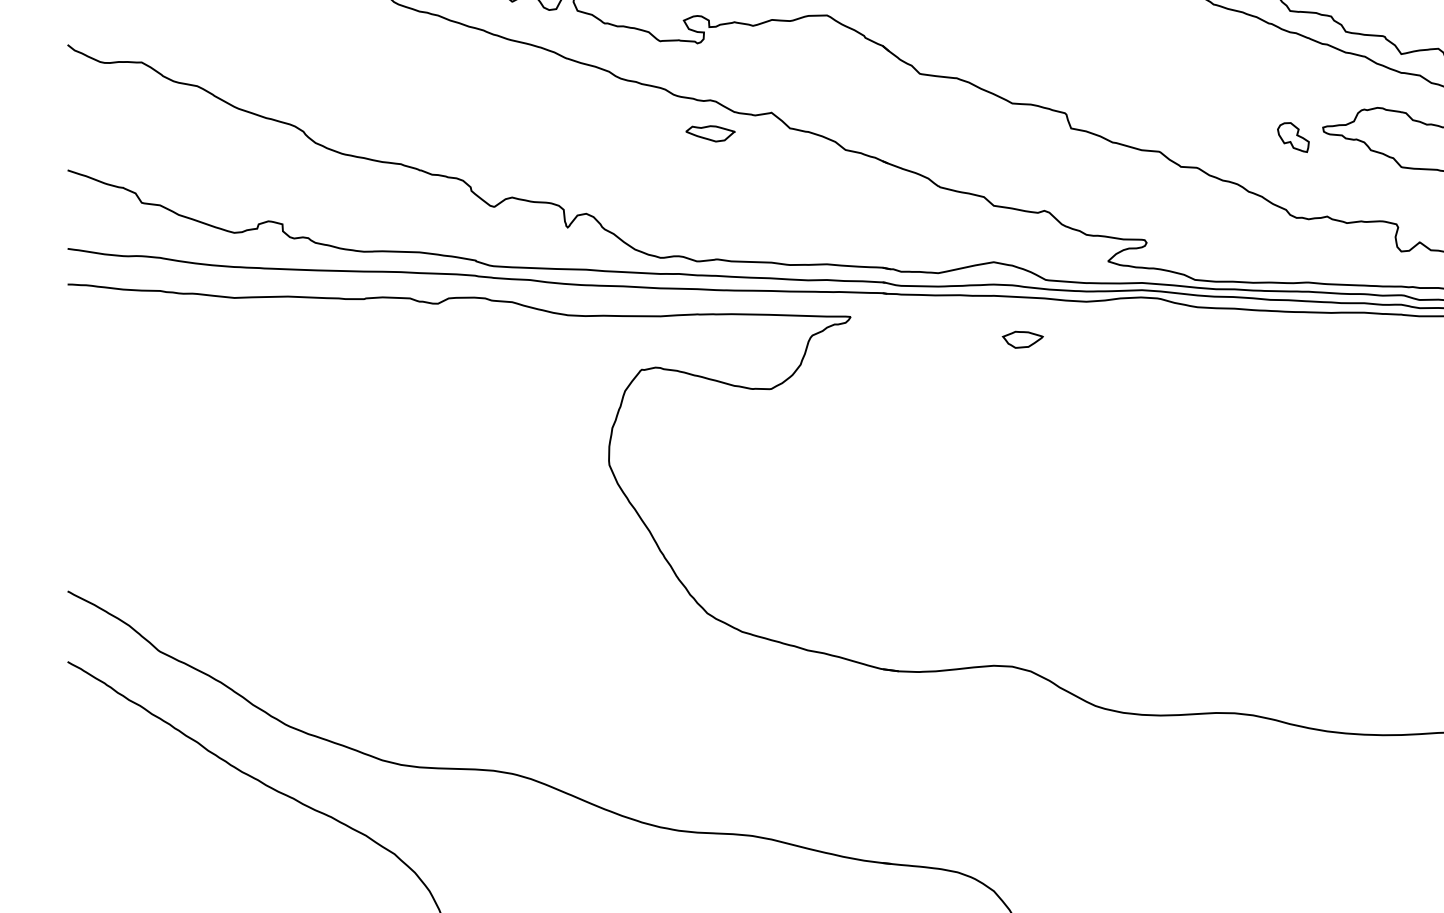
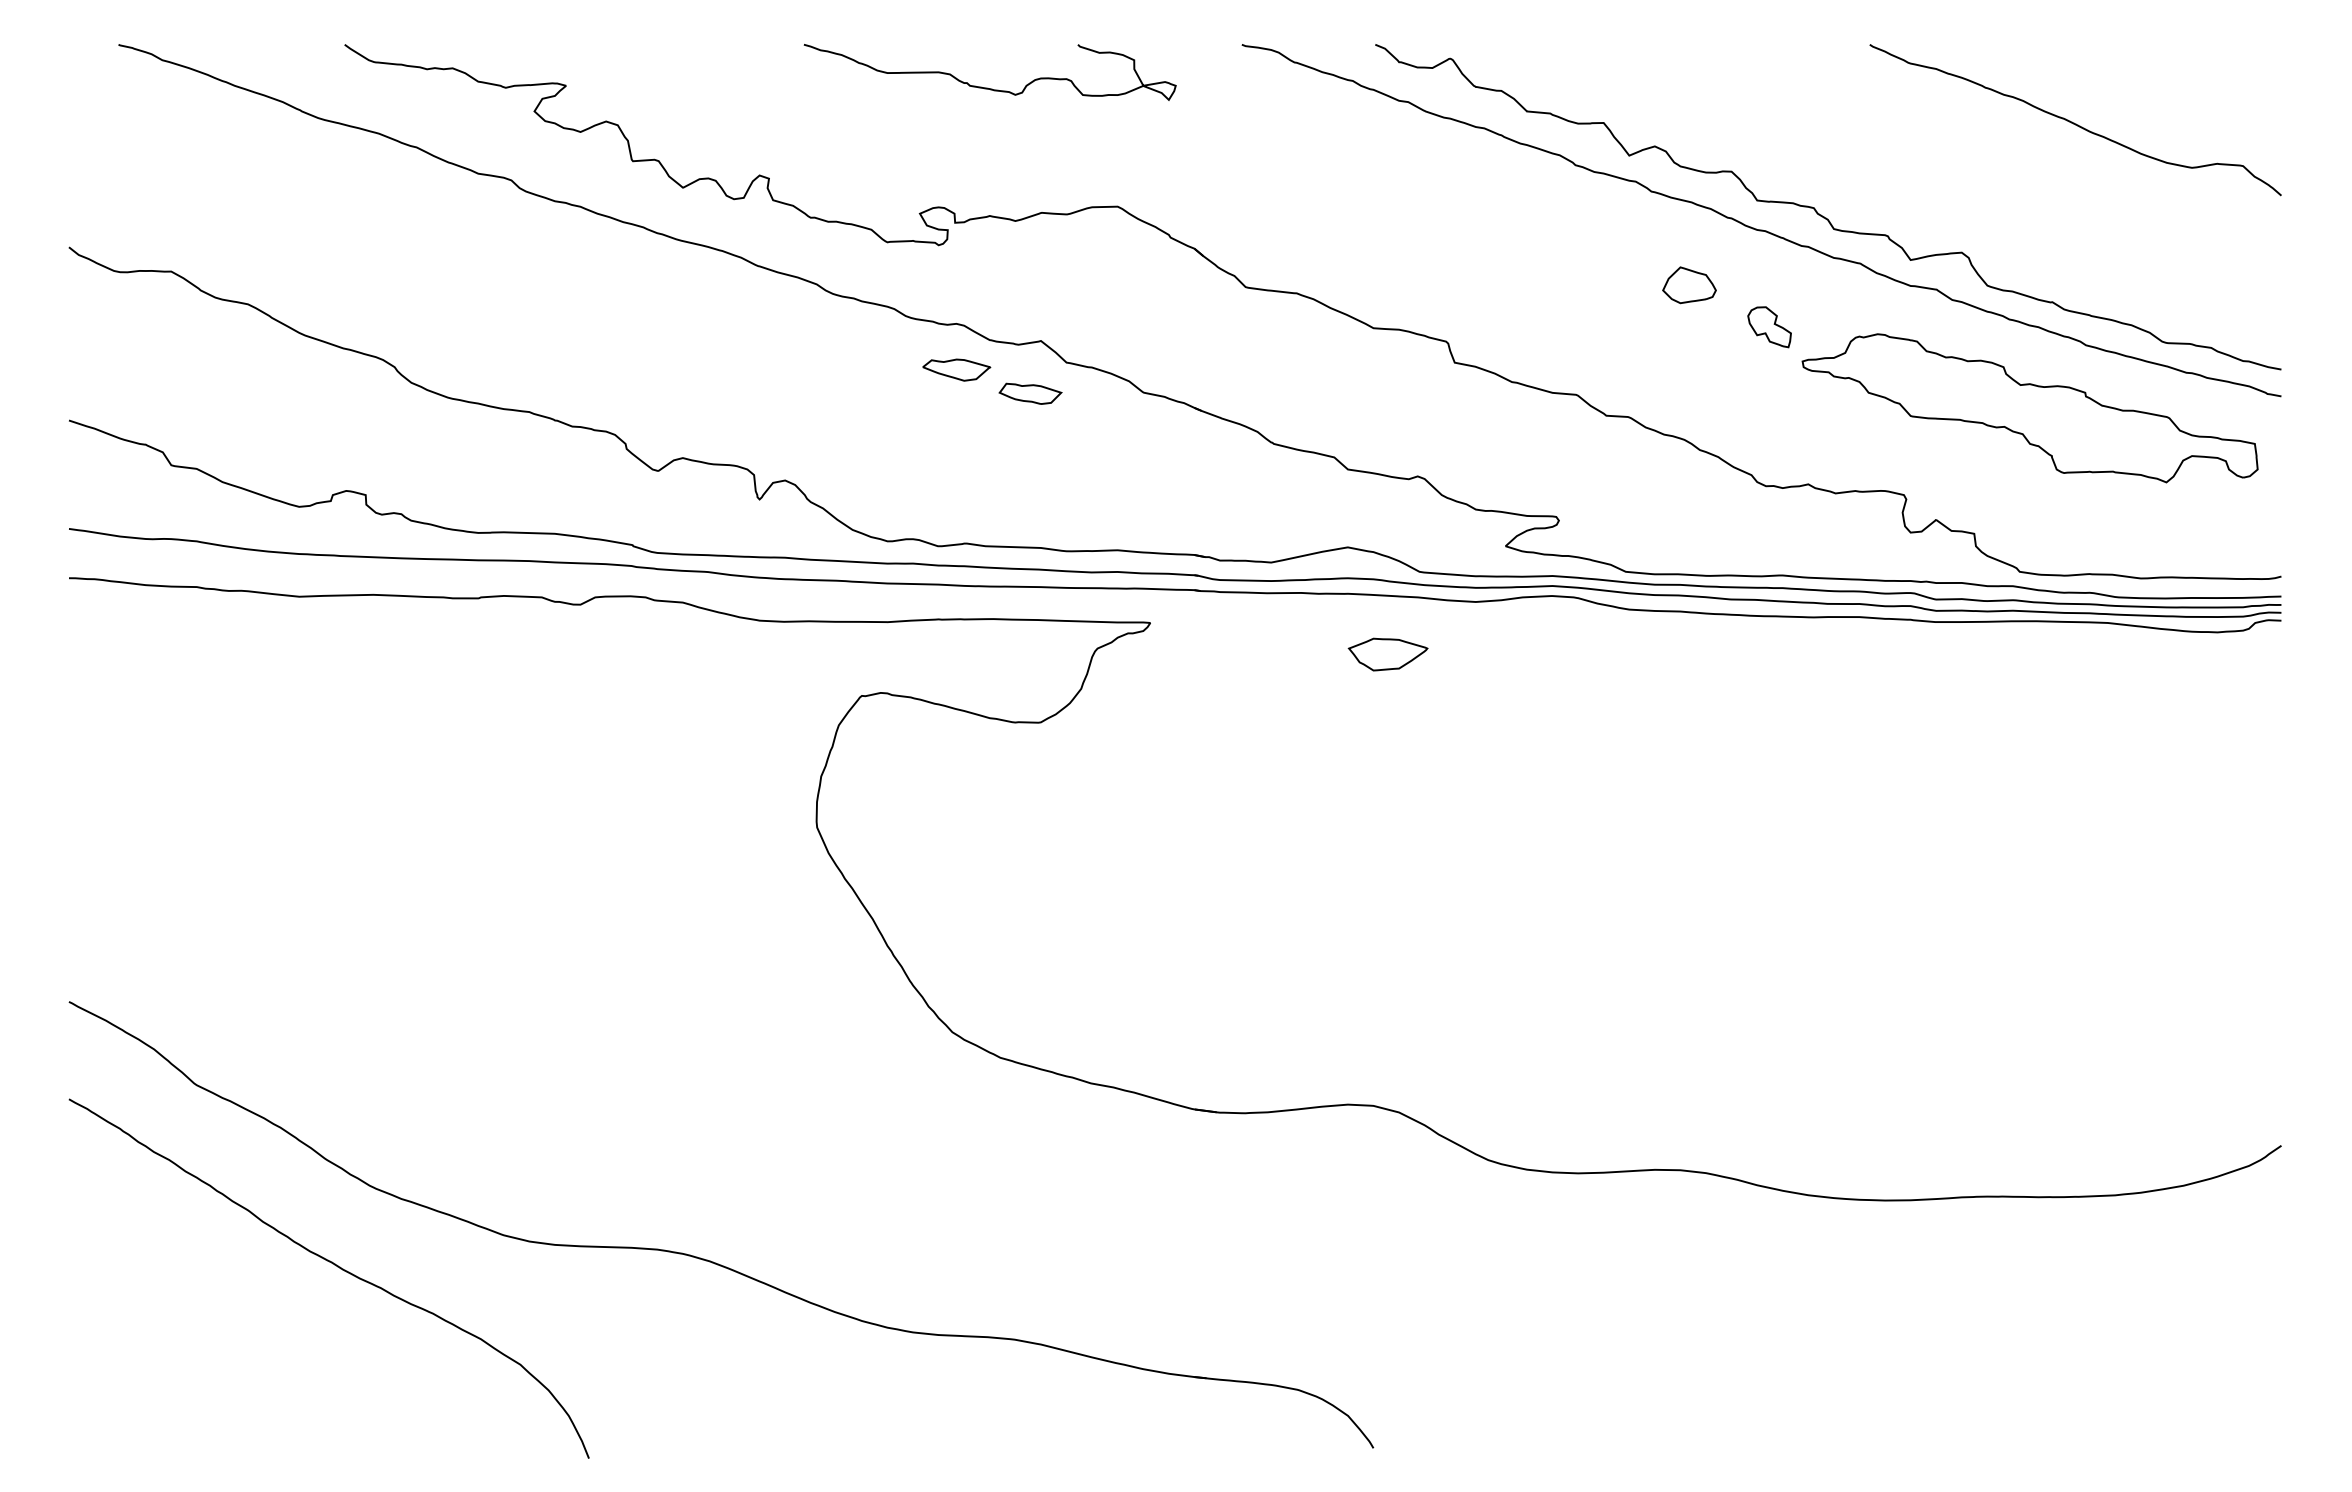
part: (1241, 72) -> (1689, 285), added
part: (1293, 137) -> (1769, 327), moved
part: (763, 150) -> (1030, 393), added
part: (1022, 339) -> (1387, 654), size x1.43

